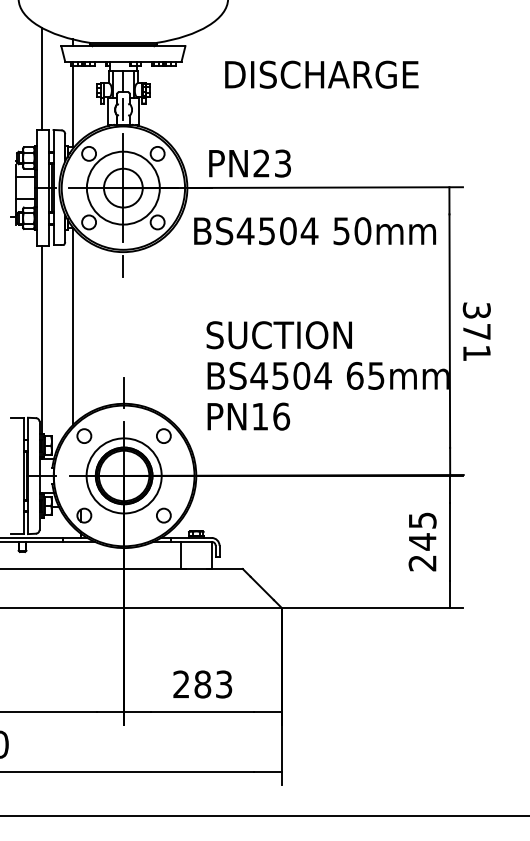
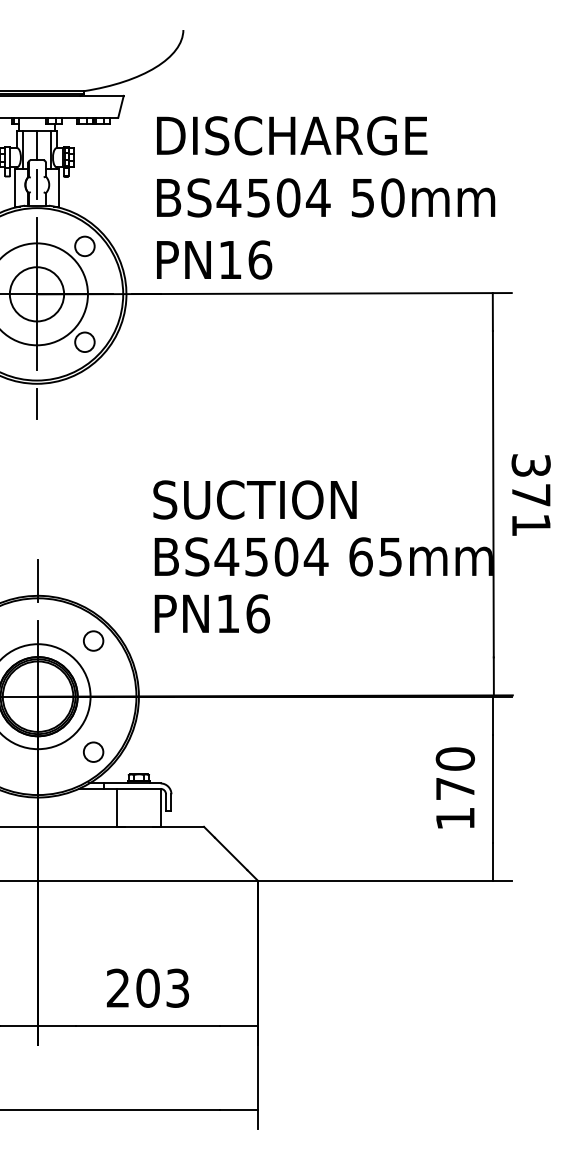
text: (321, 74) -> (291, 135), moved
text: (272, 163) -> (245, 259), PN23 -> PN16
text: (314, 231) -> (325, 198), moved
text: (422, 541) -> (455, 788), 245 -> 170
text: (202, 684) -> (147, 988), 283 -> 203

